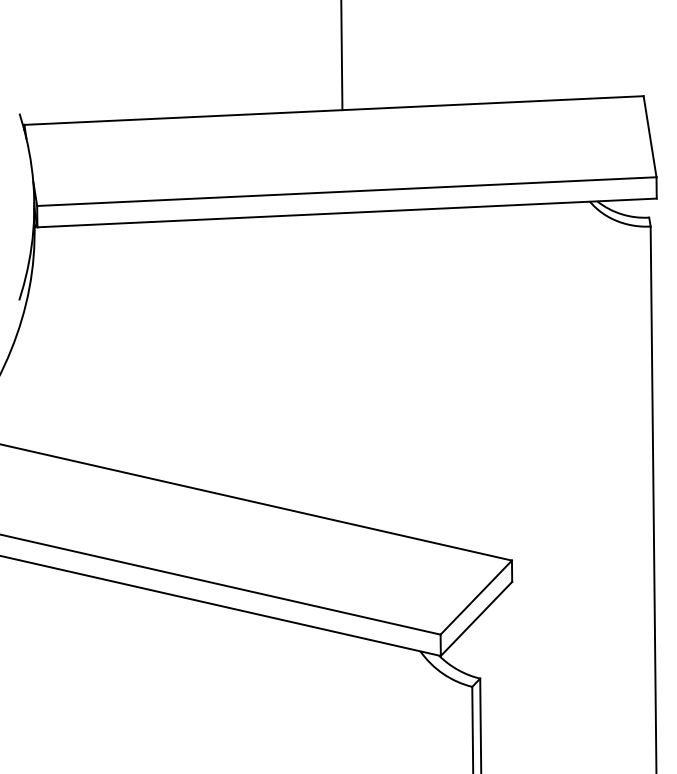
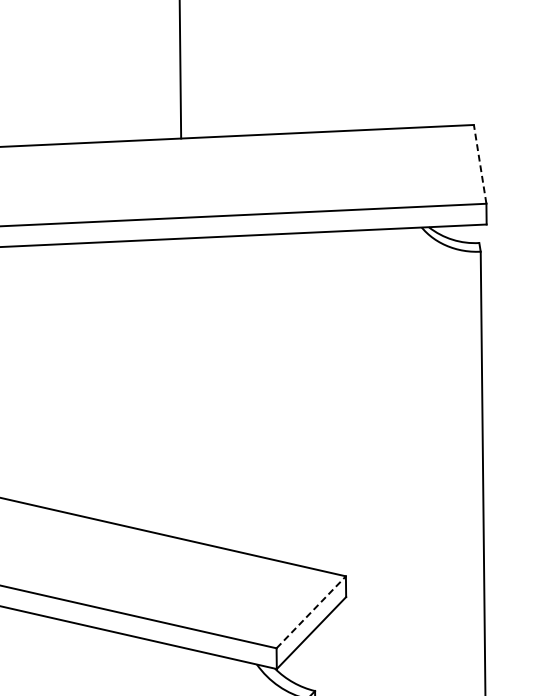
line: (650, 136) -> (480, 164), solid -> dashed
line: (476, 597) -> (311, 612), solid -> dashed

